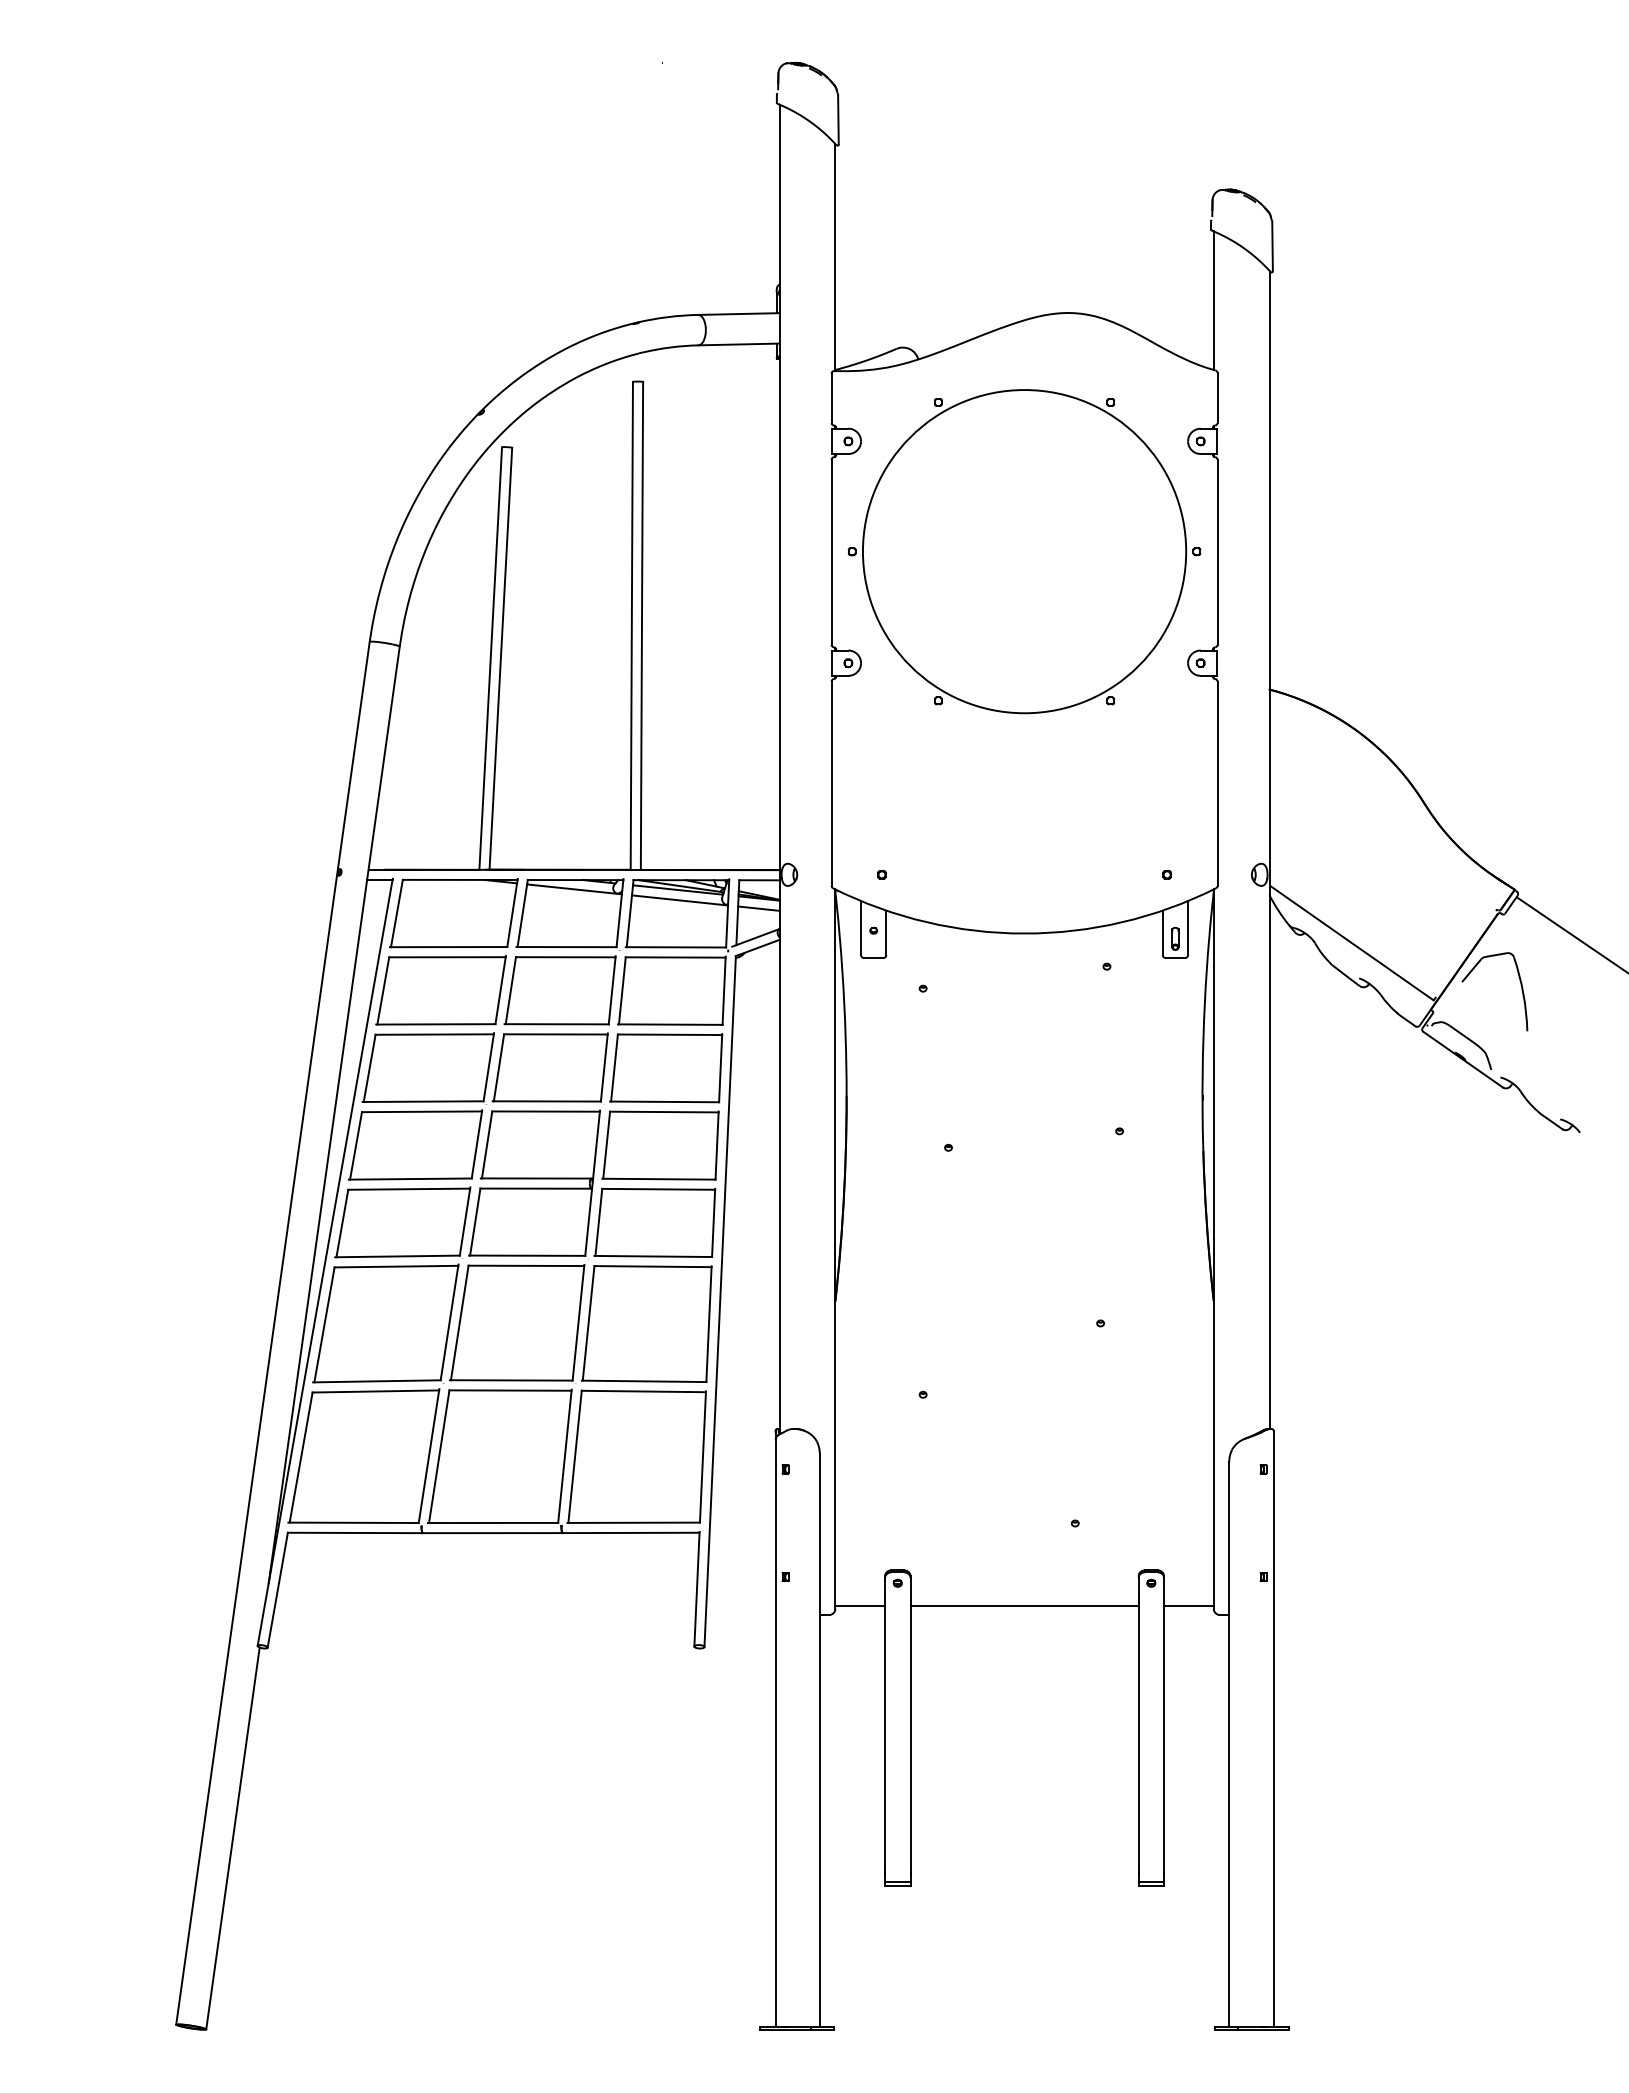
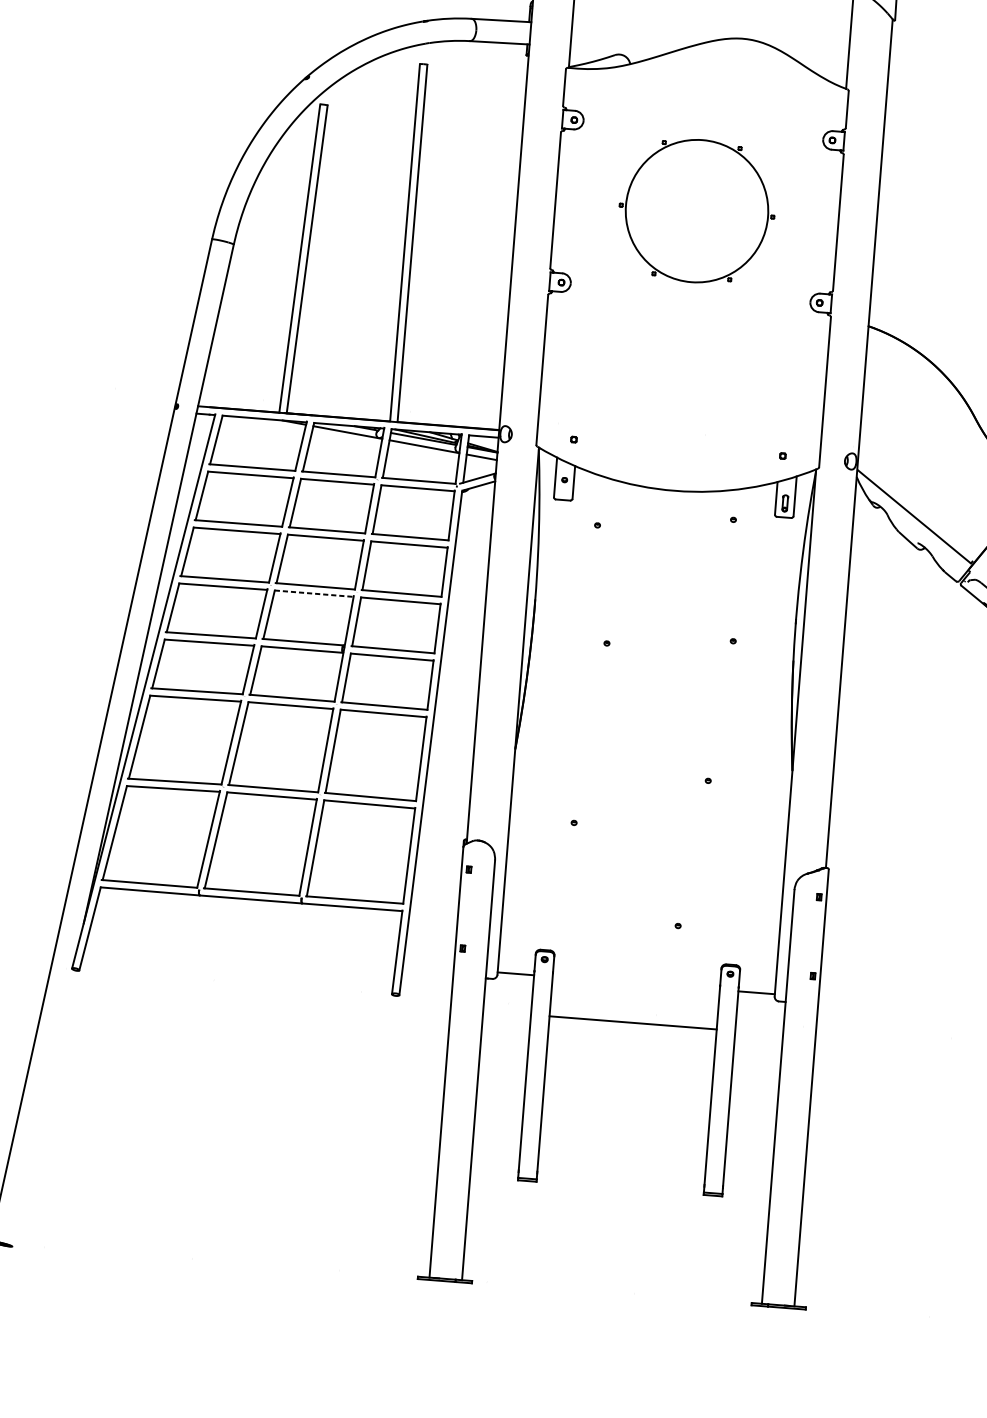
part: (1024, 551) -> (697, 210), size x0.6
line: (546, 1111) -> (314, 593), solid -> dashed
line: (1024, 1605) -> (633, 1022), moved
line: (232, 1838) -> (42, 1108), removed

